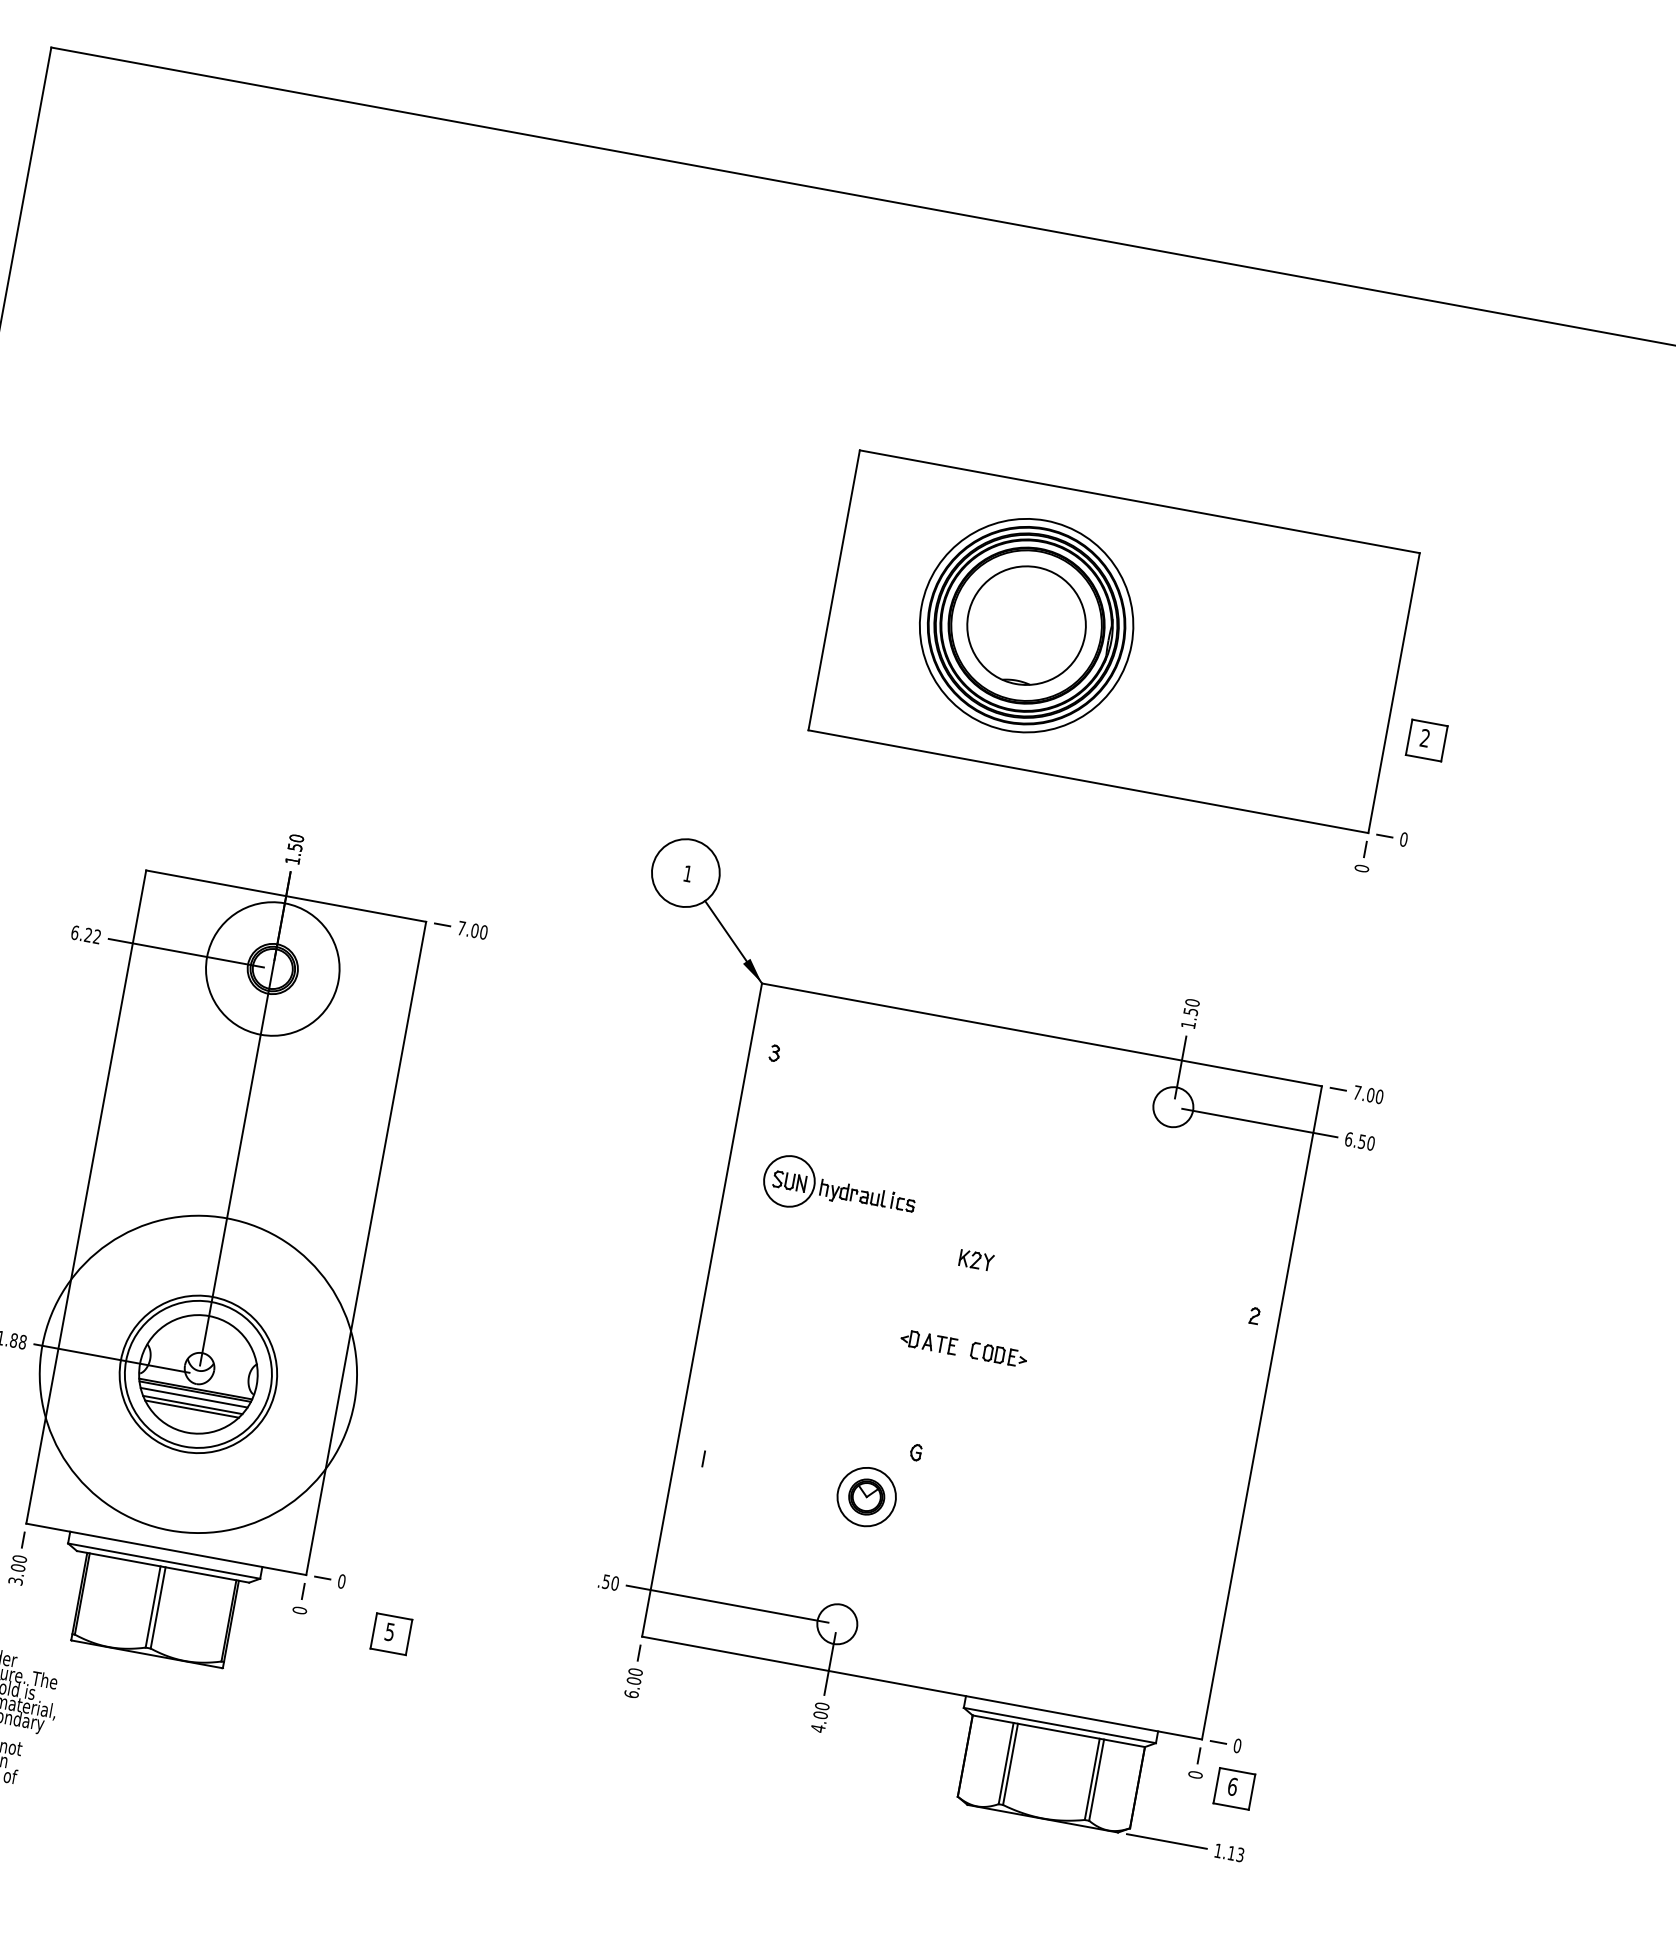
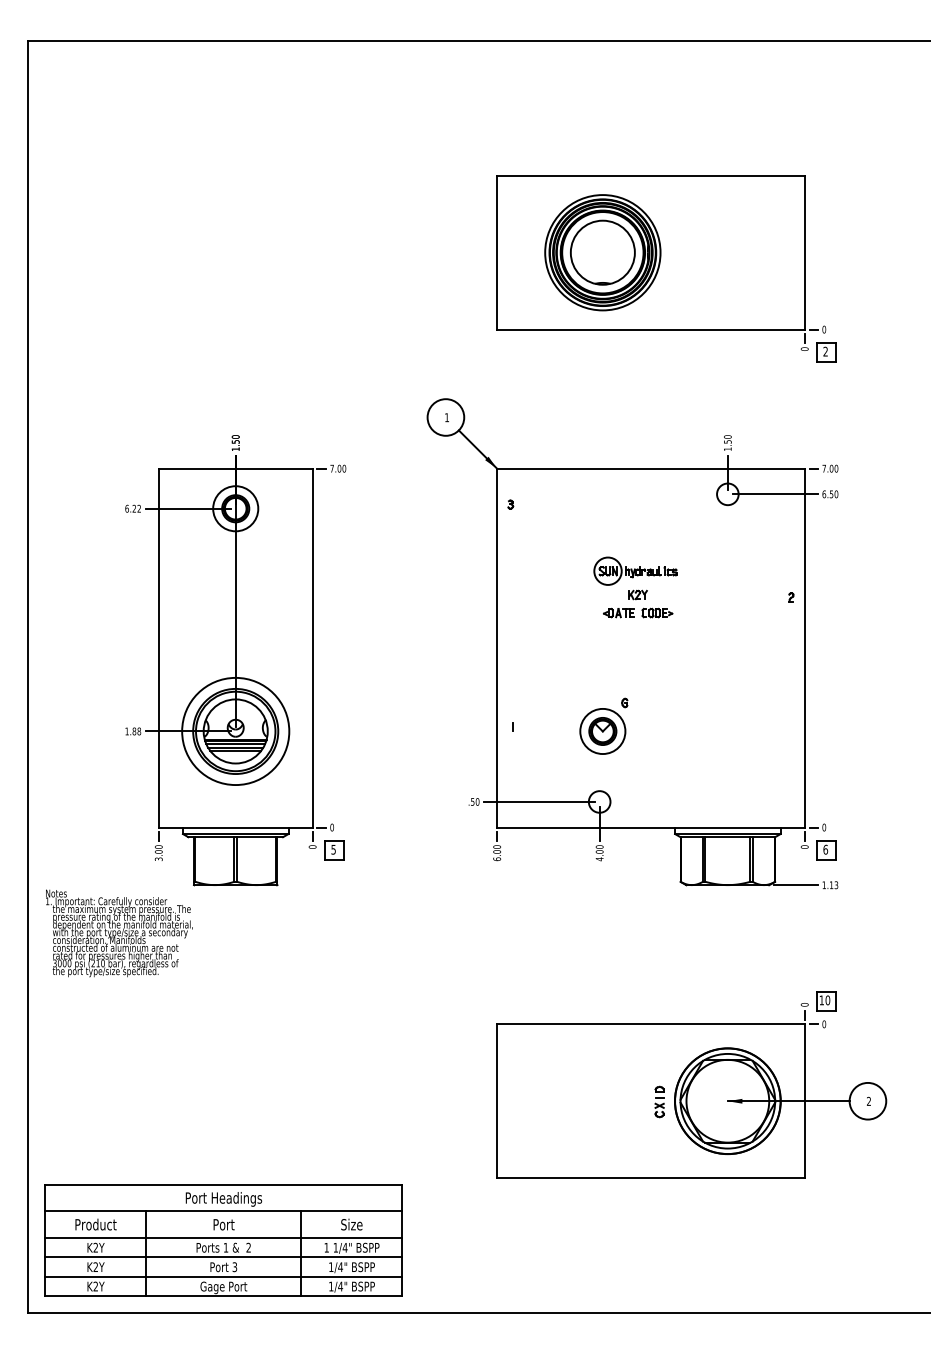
part: (1426, 739) -> (826, 352), moved
circle: (272, 968) -> (235, 508), size x0.62
part: (839, 1189) -> (635, 570), moved
part: (964, 1347) -> (638, 612), moved
circle: (197, 1374) -> (235, 731), size x0.62
part: (865, 1496) -> (602, 731), size x1.43
part: (391, 1633) -> (334, 850), moved

